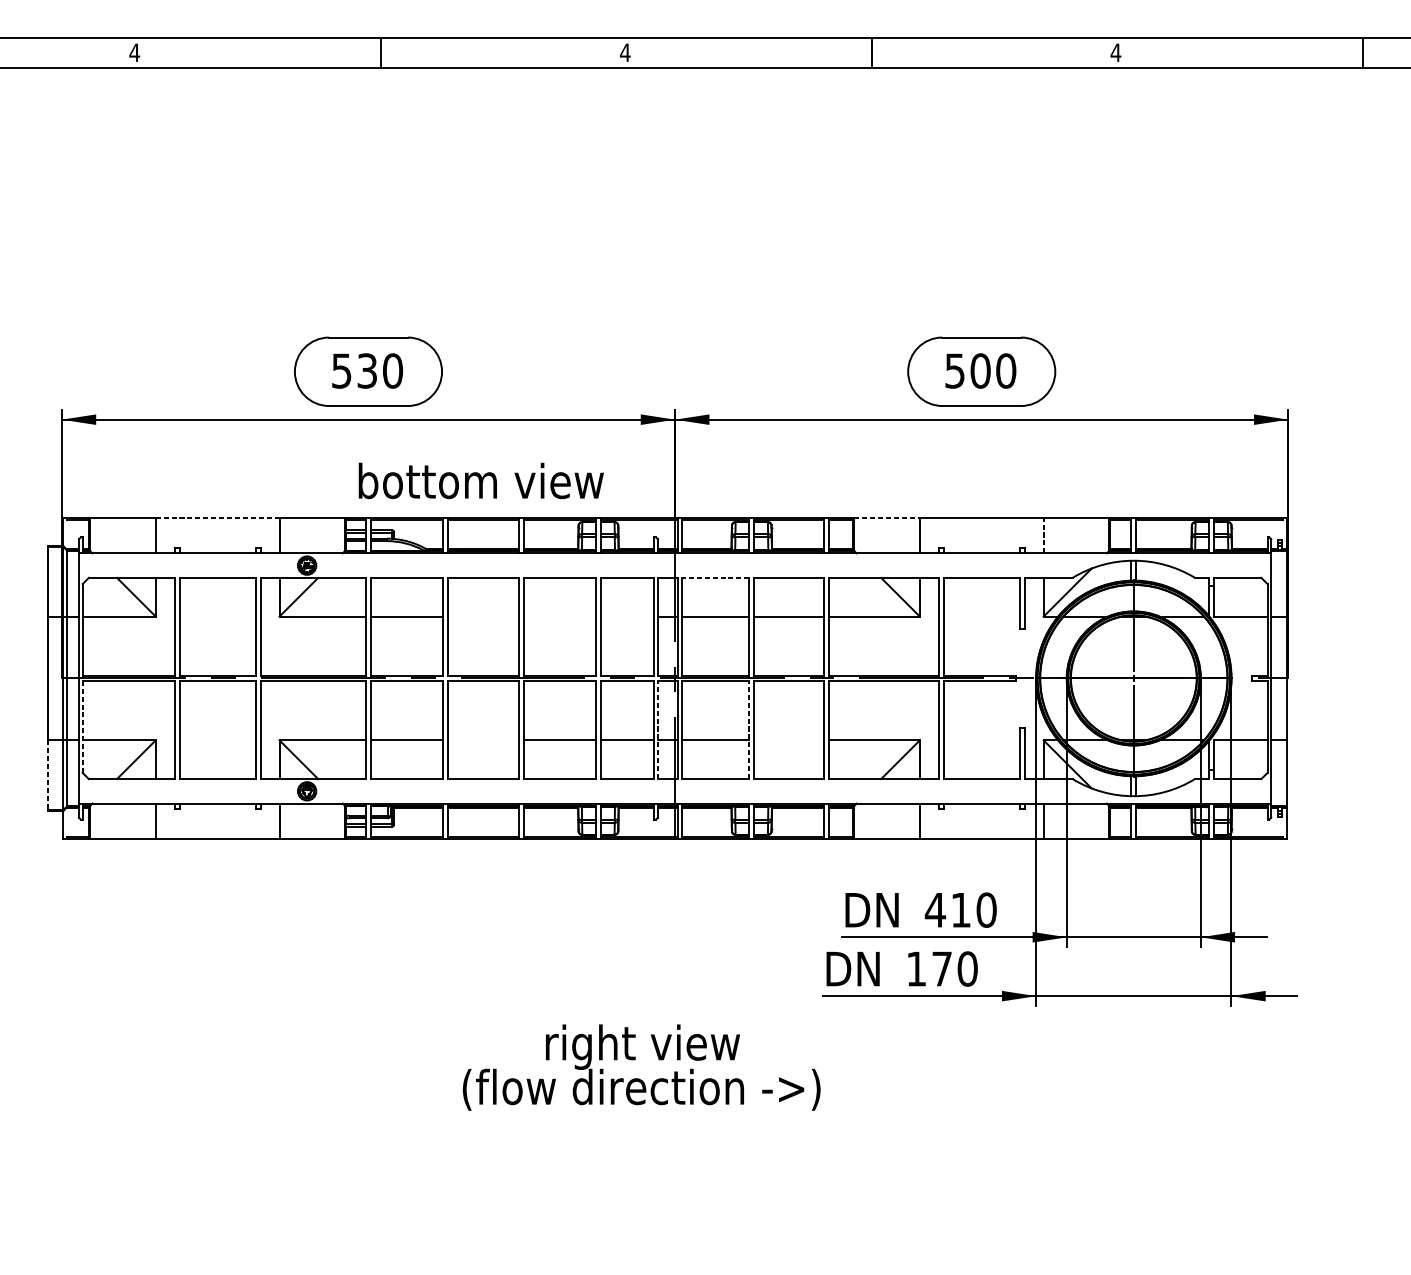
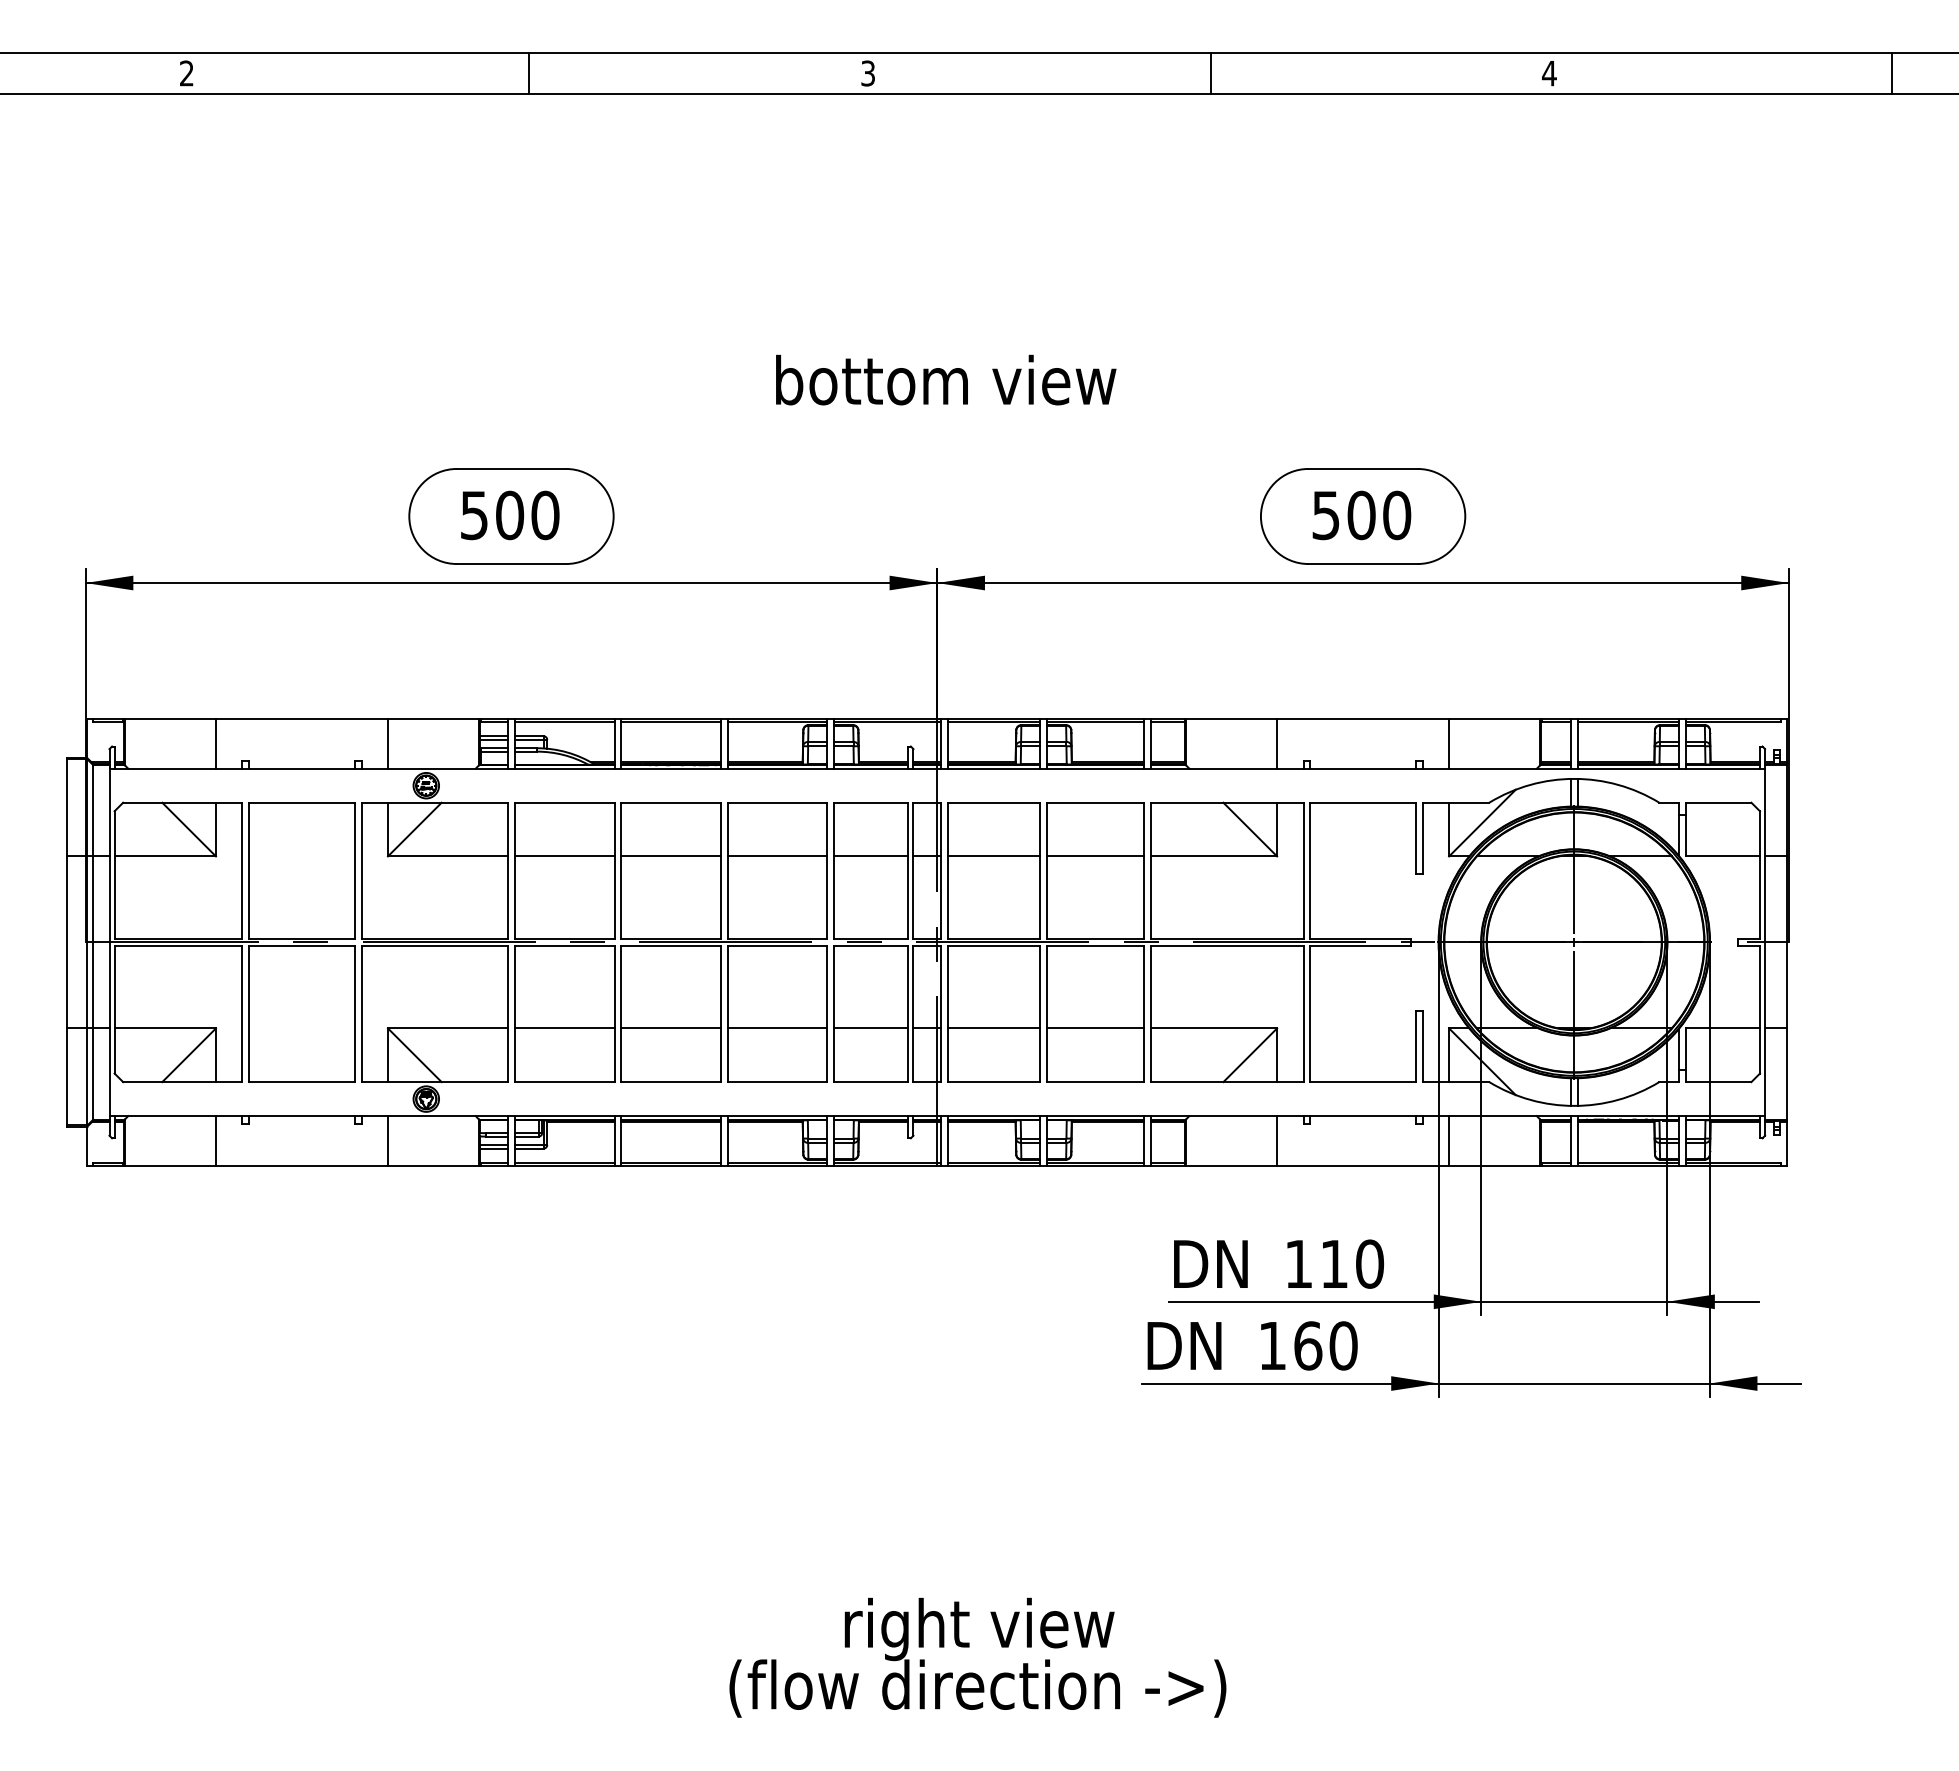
text: (134, 52) -> (186, 73), 4 -> 2
text: (624, 52) -> (867, 73), 4 -> 3
text: (367, 371) -> (510, 515), 530 -> 500
text: (481, 480) -> (946, 379), moved
line: (217, 517) -> (301, 719), dashed -> solid
line: (886, 517) -> (1231, 719), dashed -> solid
line: (1043, 535) -> (1449, 743), dashed -> solid
line: (715, 577) -> (993, 802), dashed -> solid
line: (482, 616) -> (670, 856), added
line: (560, 616) -> (777, 856), added
line: (627, 616) -> (871, 856), added
line: (82, 726) -> (114, 1009), dashed -> solid
line: (657, 729) -> (913, 1013), dashed -> solid
line: (749, 729) -> (1040, 1013), dashed -> solid
line: (482, 740) -> (670, 1028), added
line: (789, 740) -> (1095, 1028), added
line: (48, 775) -> (66, 1076), dashed -> solid
text: (935, 909) -> (1298, 1263), 410 -> 110
text: (942, 968) -> (1308, 1345), 170 -> 160
text: (641, 1067) -> (977, 1657), moved

